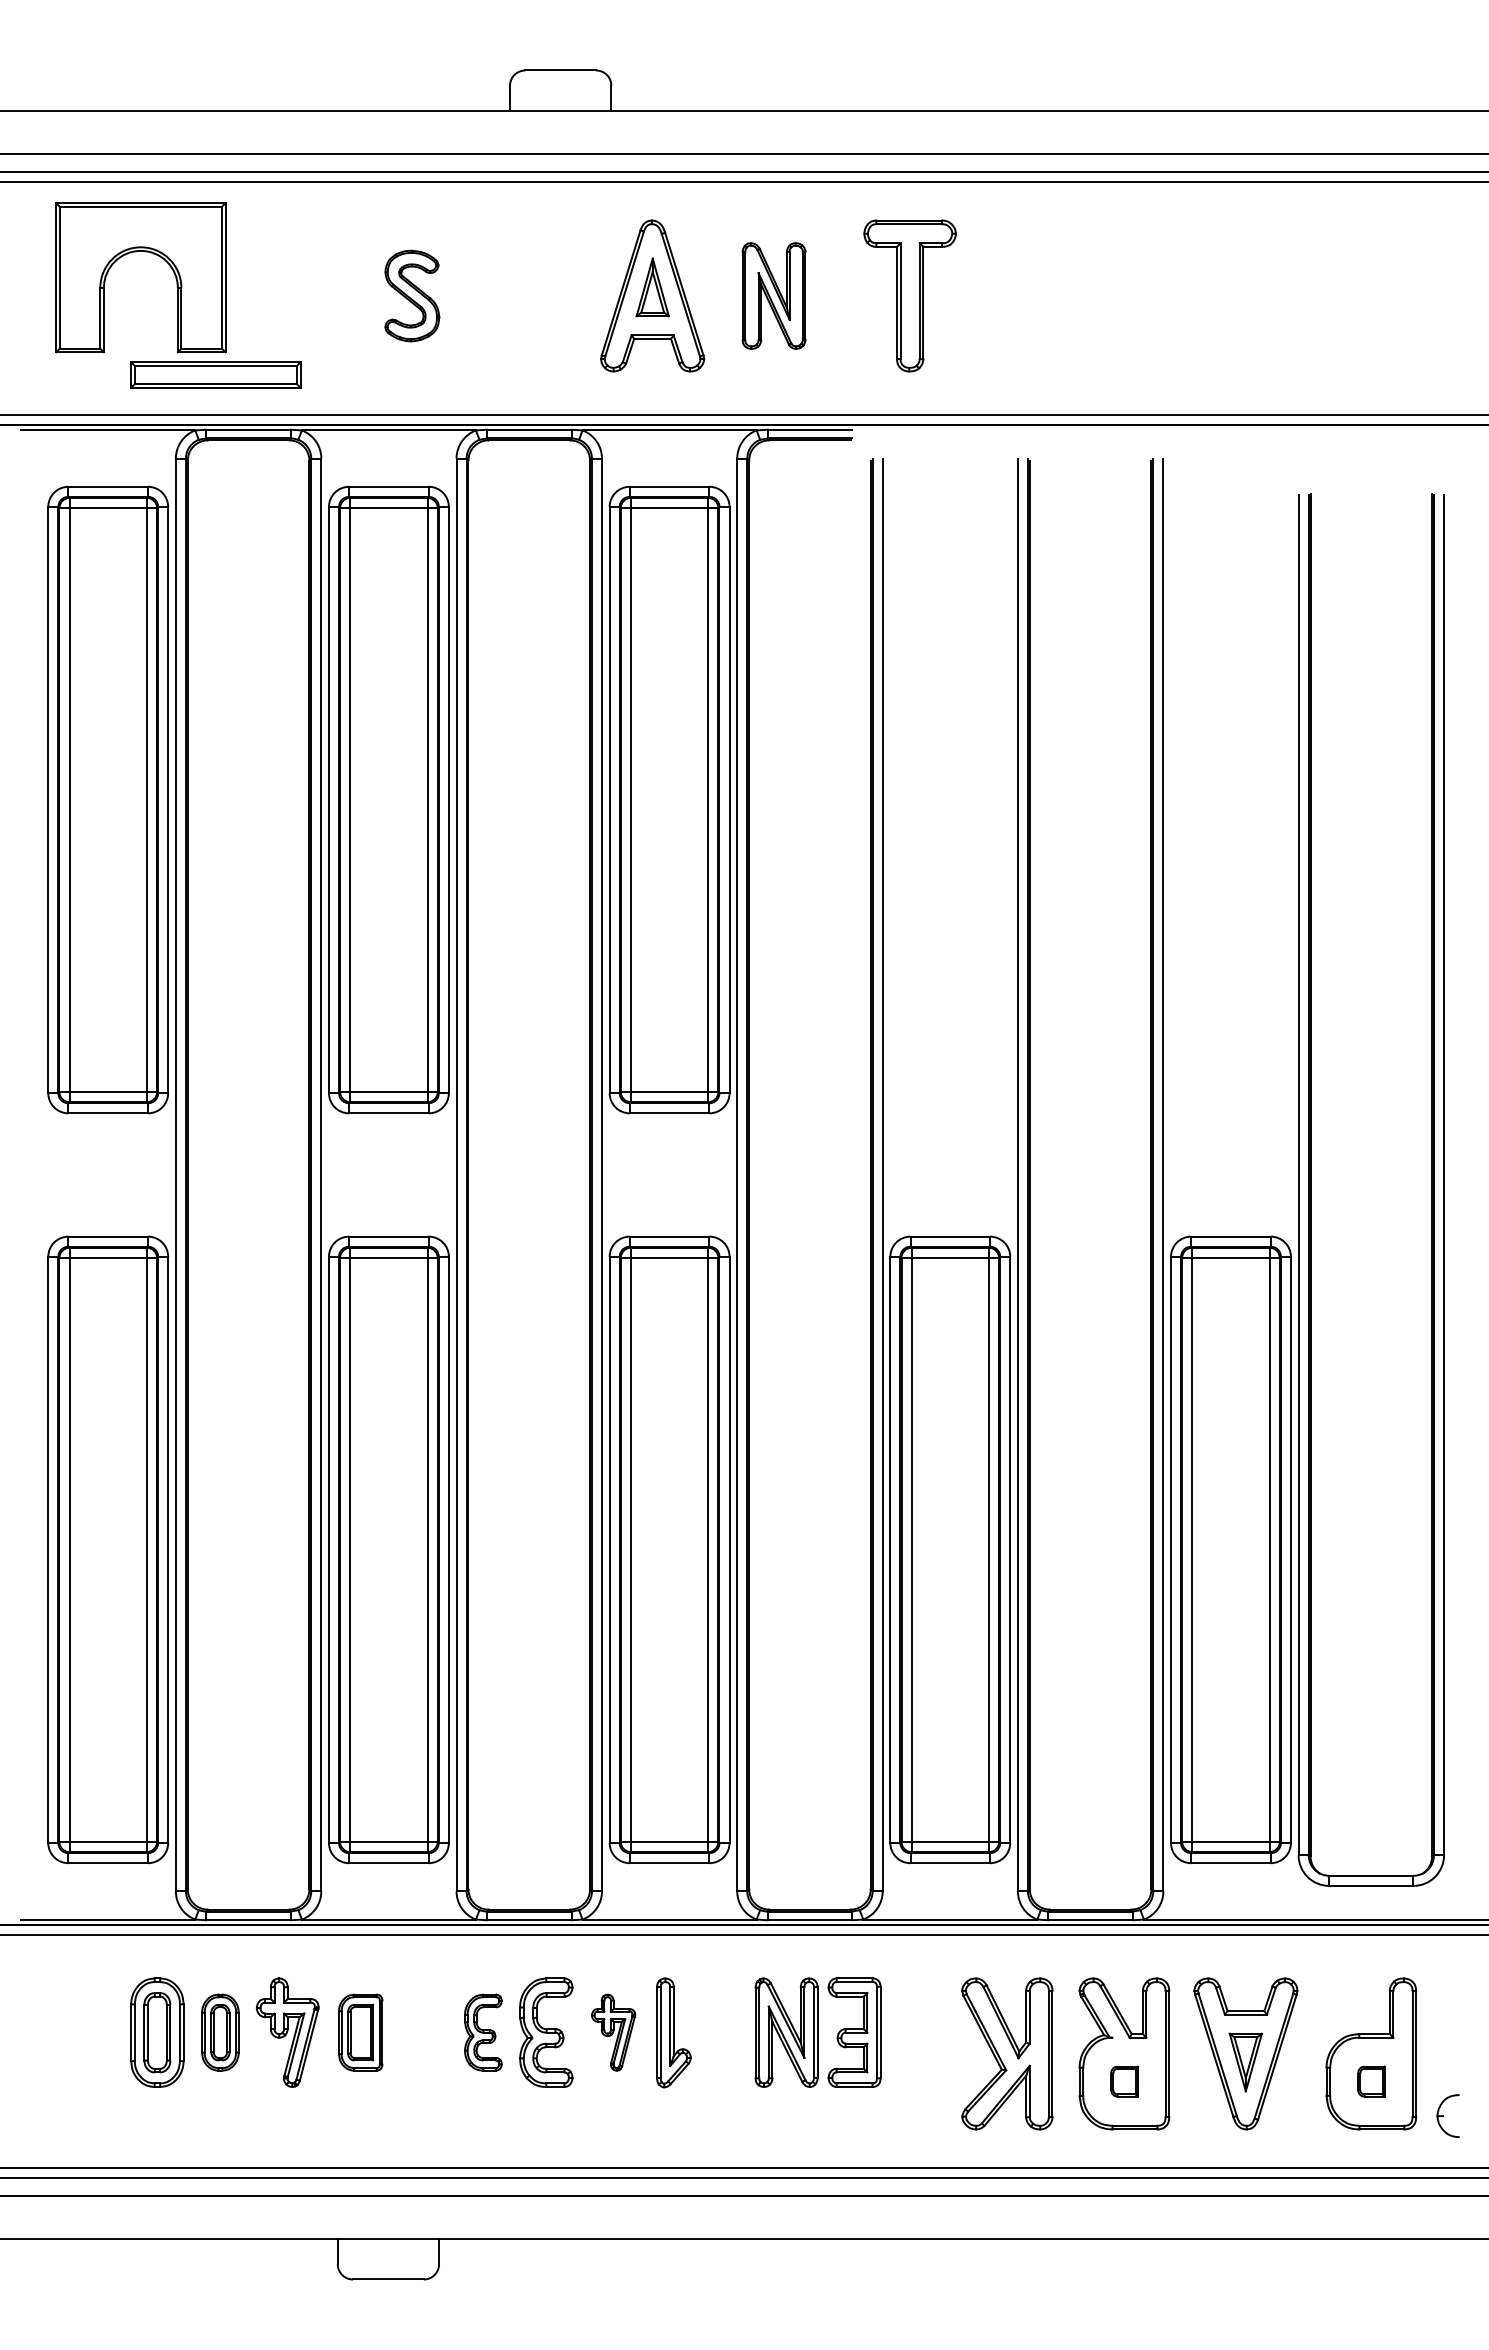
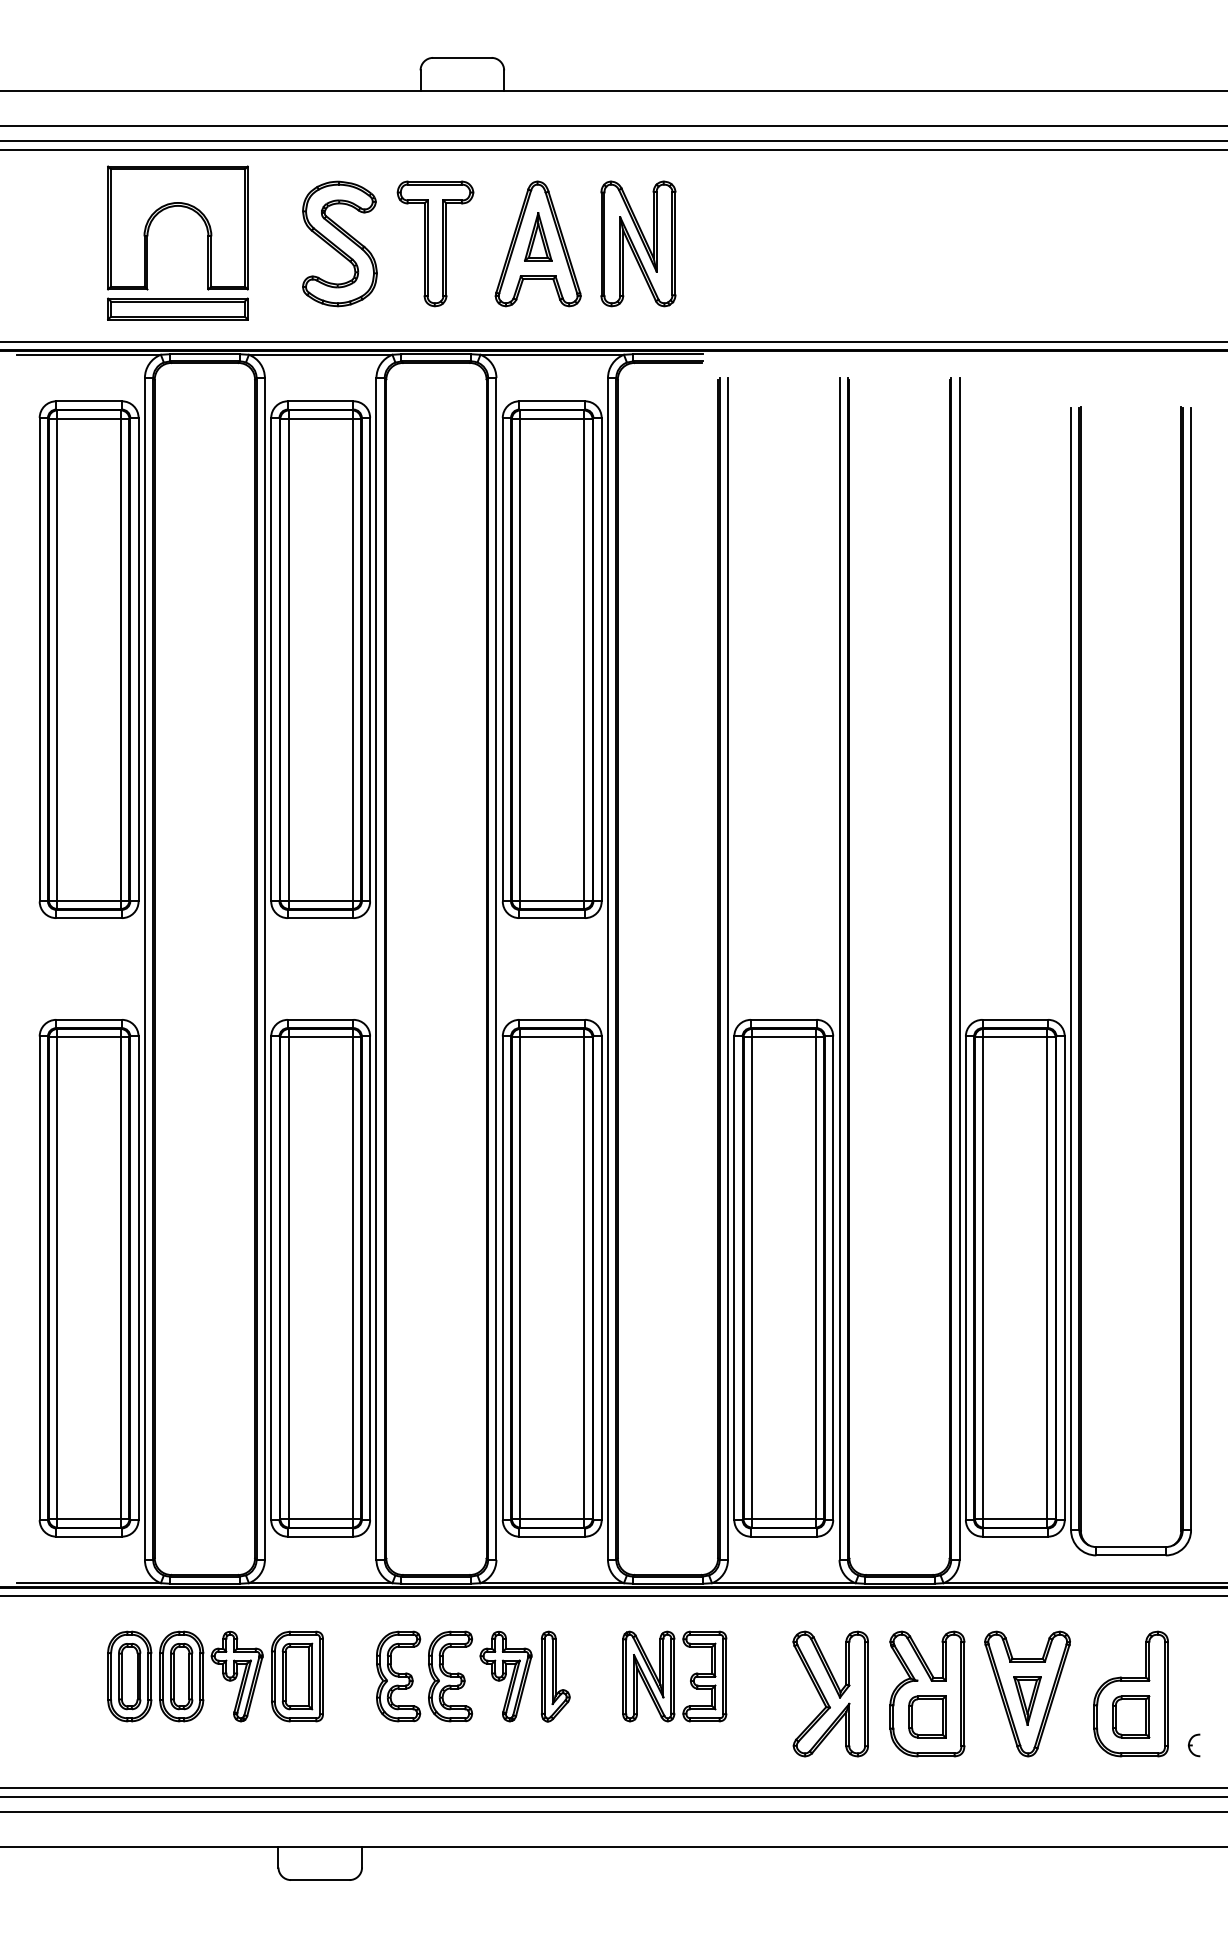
part: (136, 252) -> (174, 207), moved
part: (412, 295) -> (340, 243), size x1.67
part: (773, 295) -> (637, 243), size x1.43
part: (909, 295) -> (434, 243), moved
part: (220, 2032) -> (181, 1676), size x1.43
part: (360, 2032) -> (297, 1676), size x1.43
part: (483, 2032) -> (398, 1676), size x1.43
part: (613, 2032) -> (505, 1676), size x1.43
part: (1124, 2081) -> (927, 1716), size x1.67
part: (1371, 2081) -> (1131, 1716), size x1.67
part: (1447, 2116) -> (1193, 1745), size x0.62

